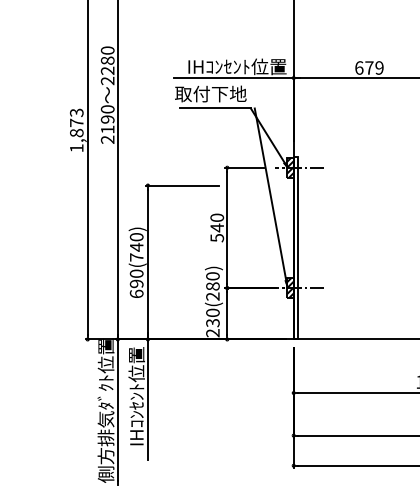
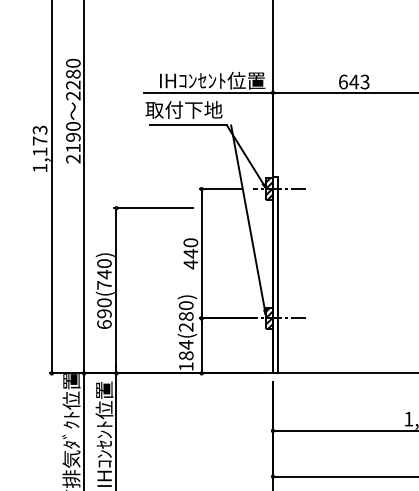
text: (373, 67) -> (358, 81), 679 -> 643
text: (76, 132) -> (39, 151), 1,873 -> 1,173
text: (217, 237) -> (191, 263), 540 -> 440
text: (212, 322) -> (185, 355), 230(280) -> 184(280)

